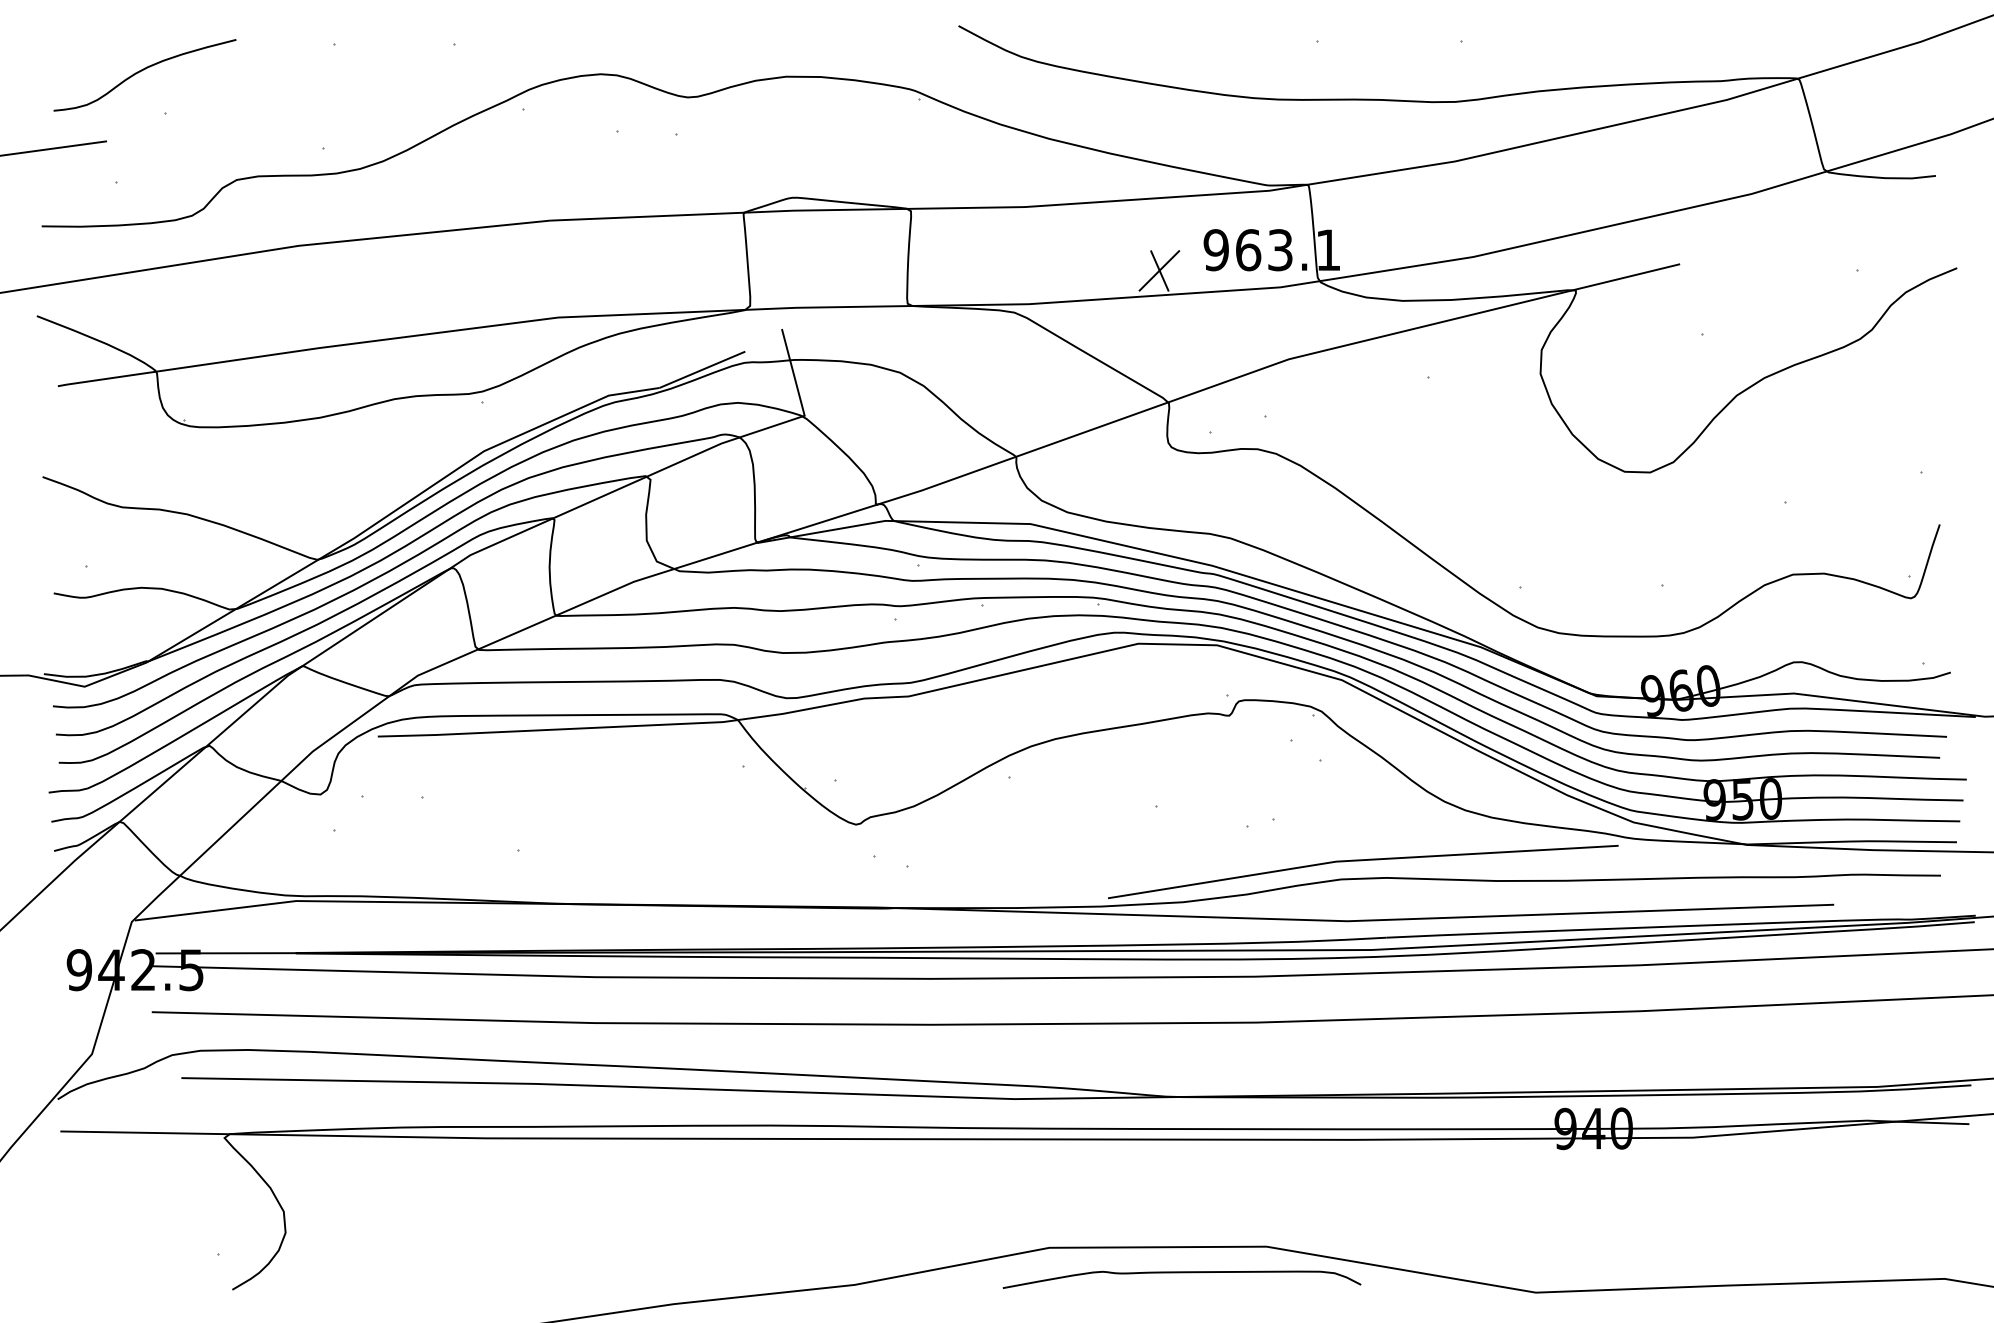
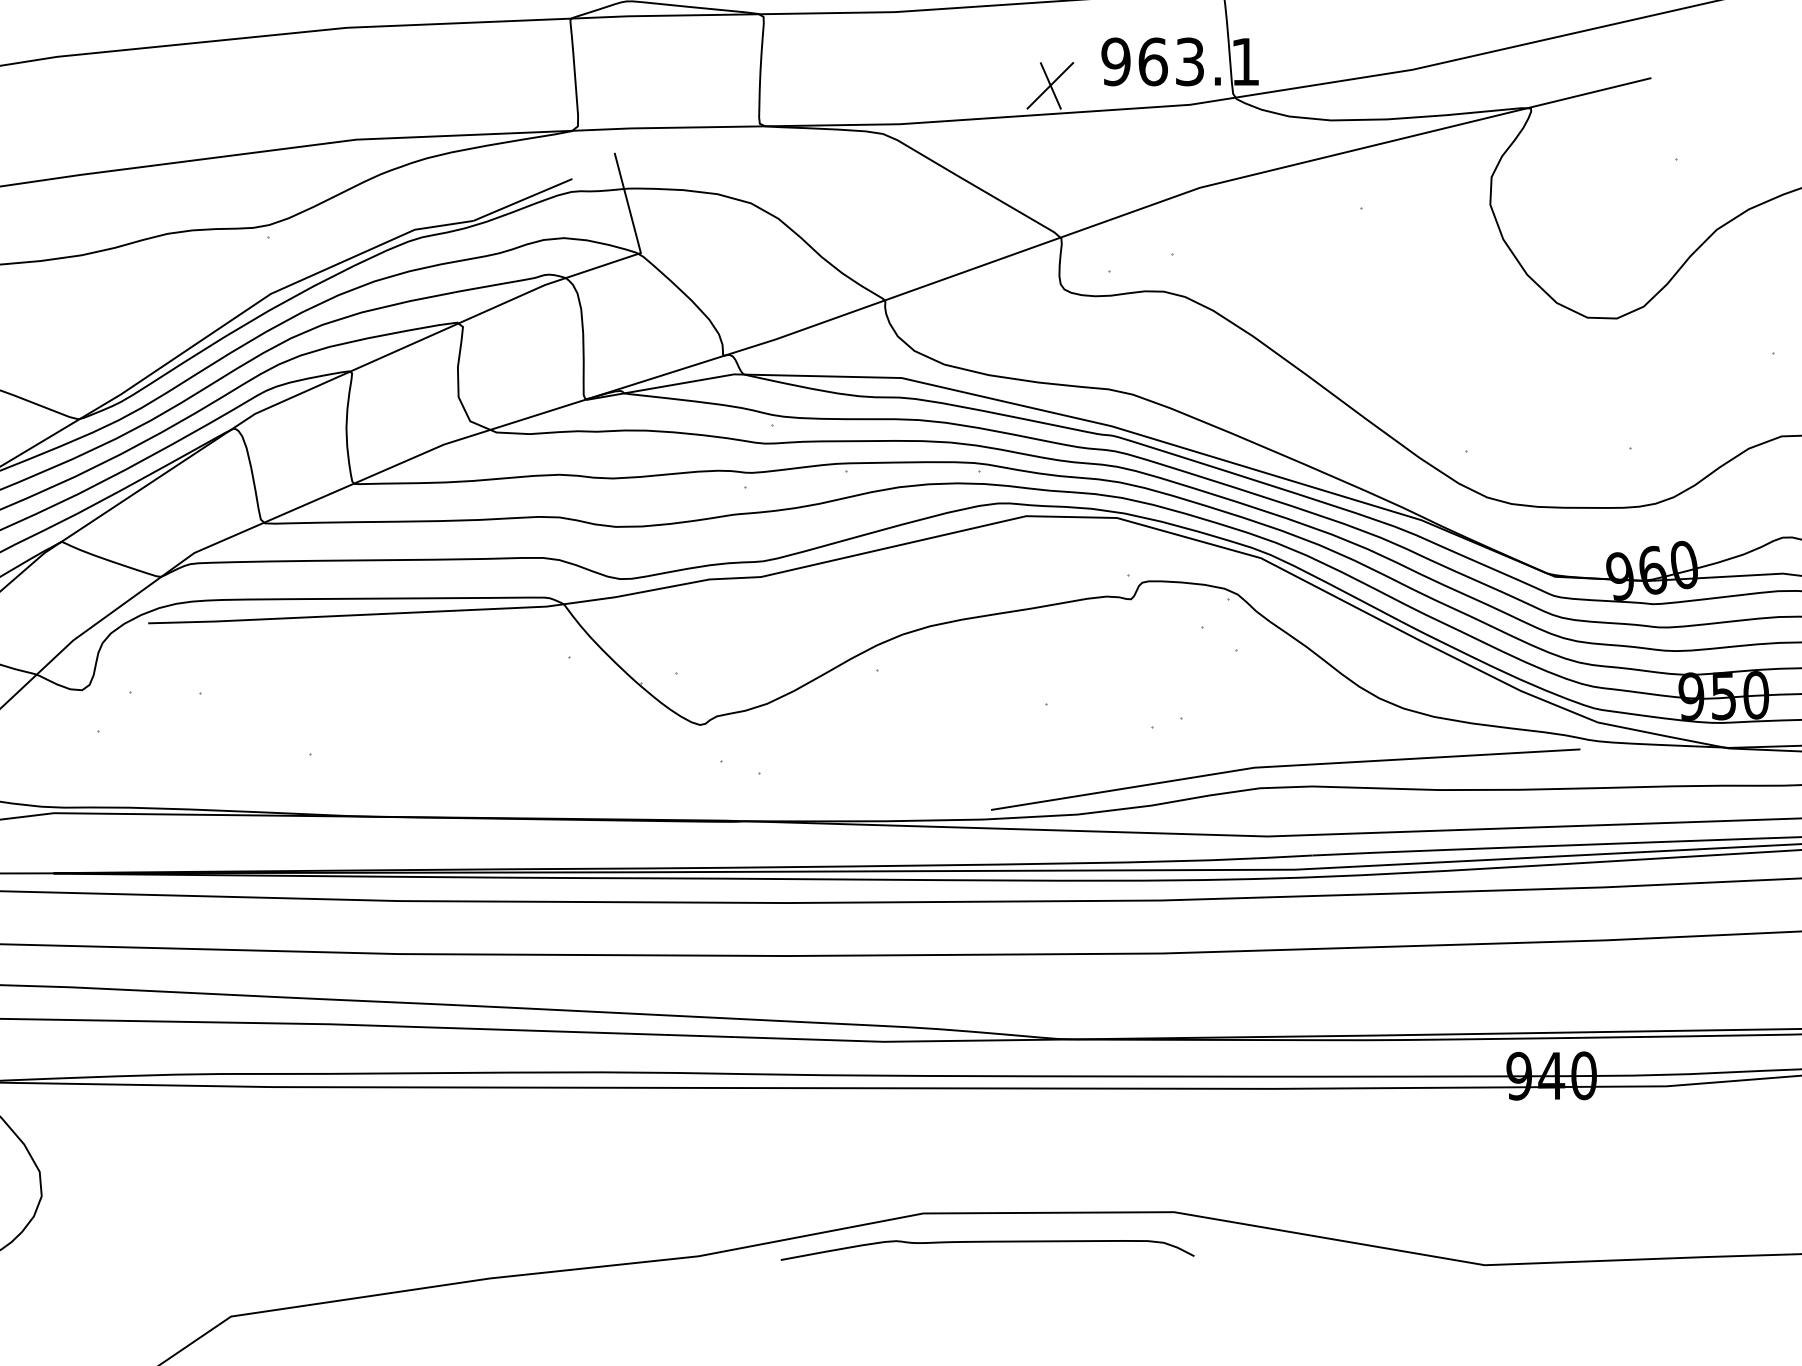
curve: (1181, 1273) -> (986, 1243), moved

